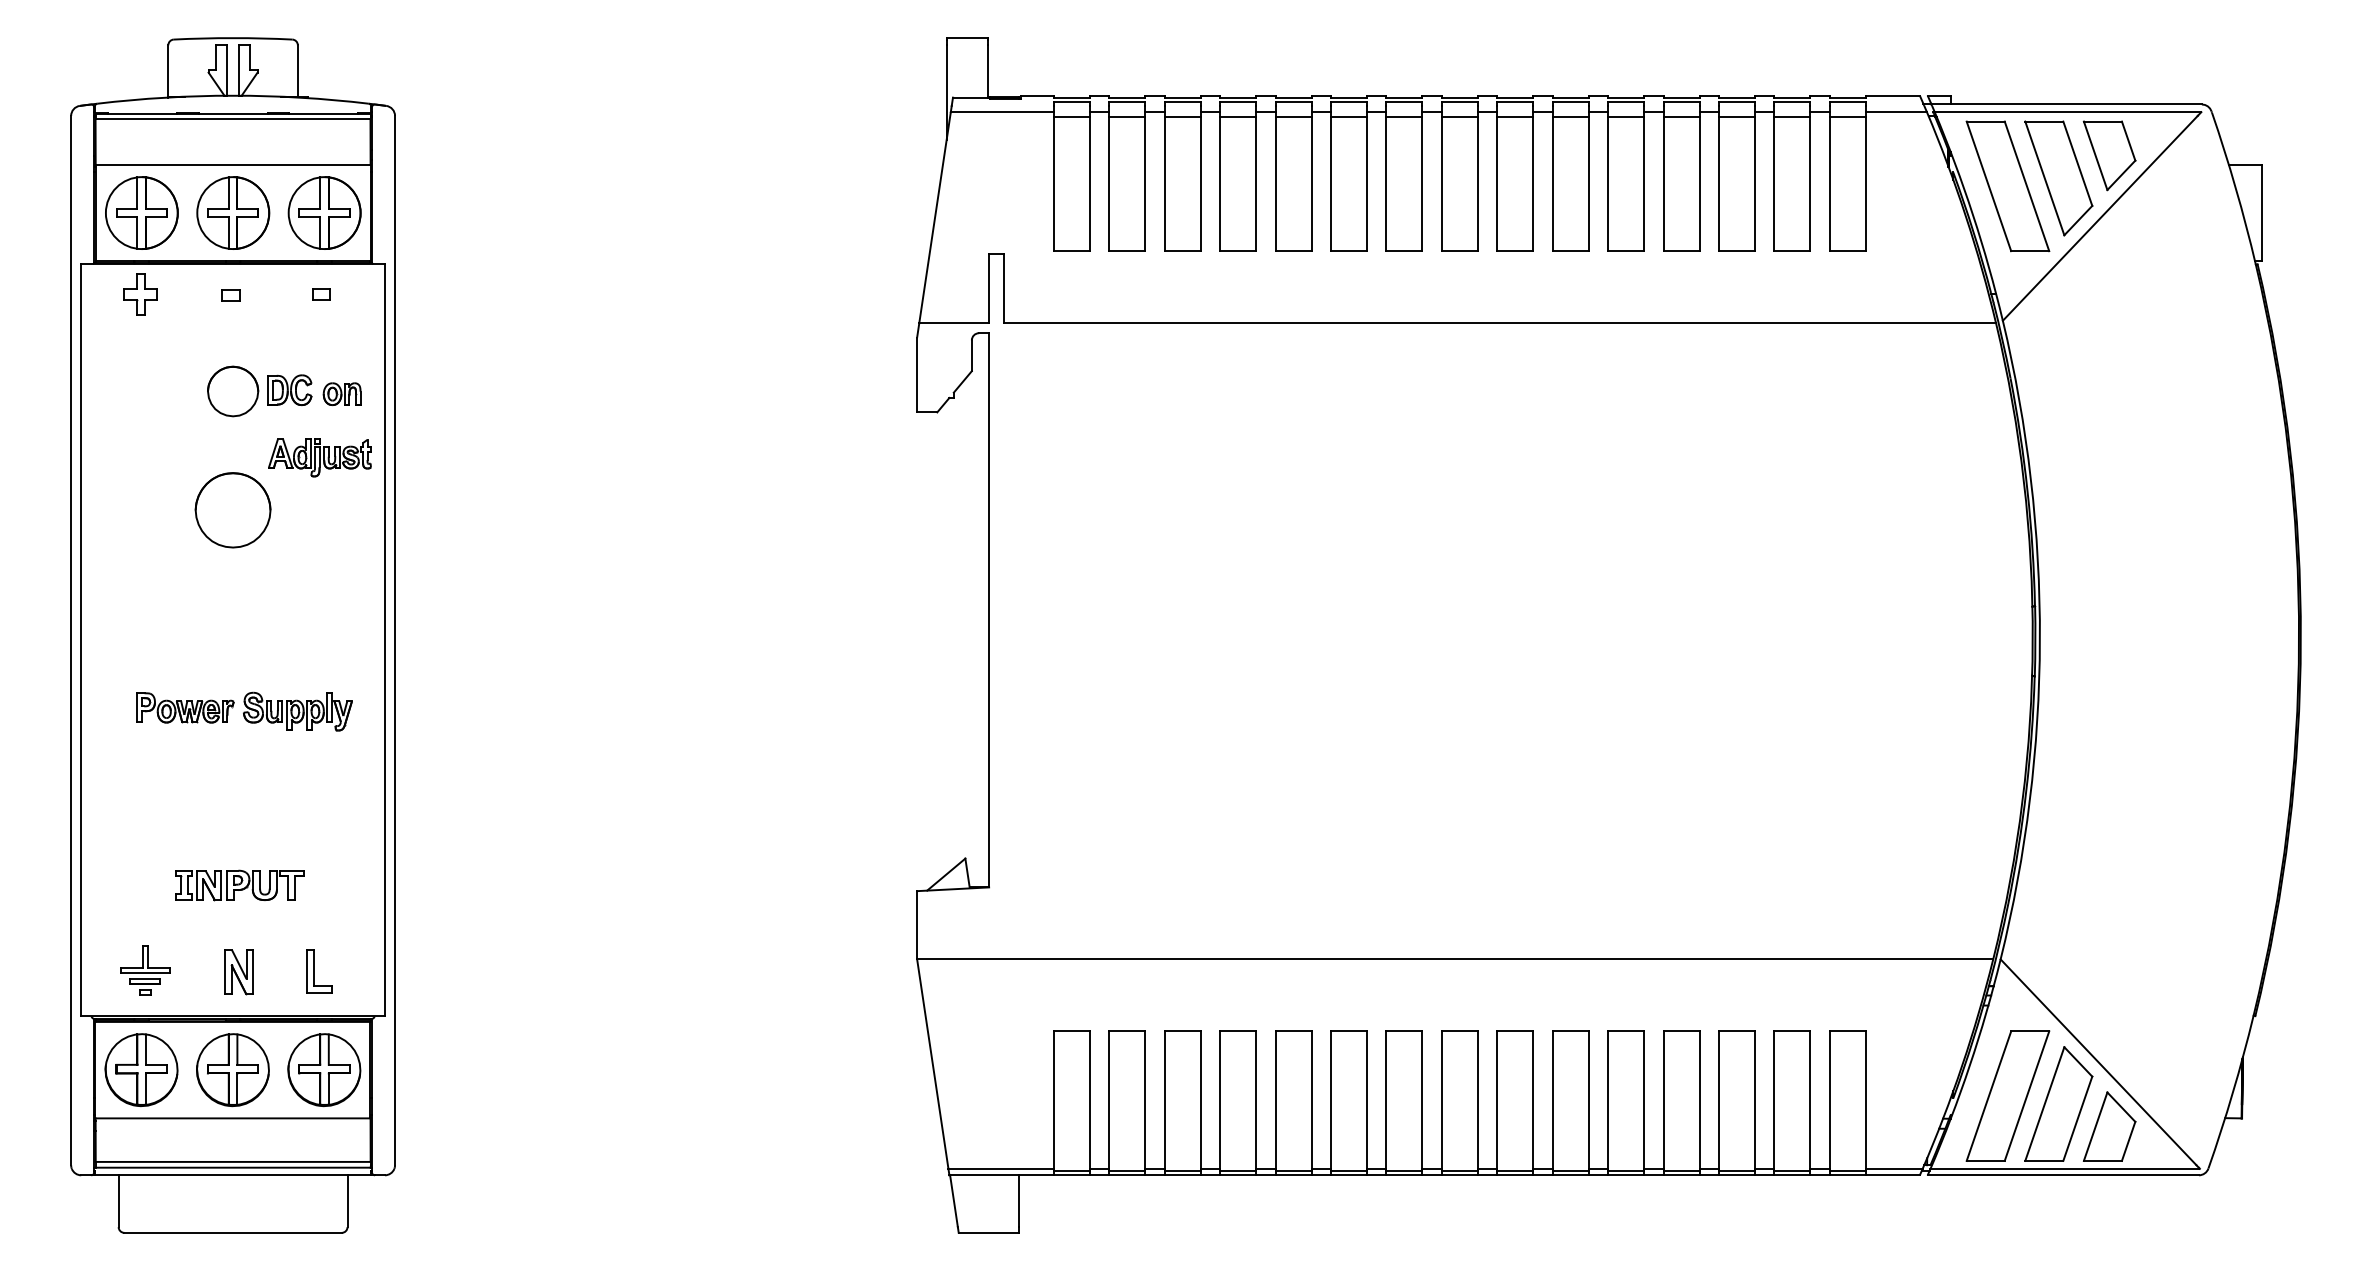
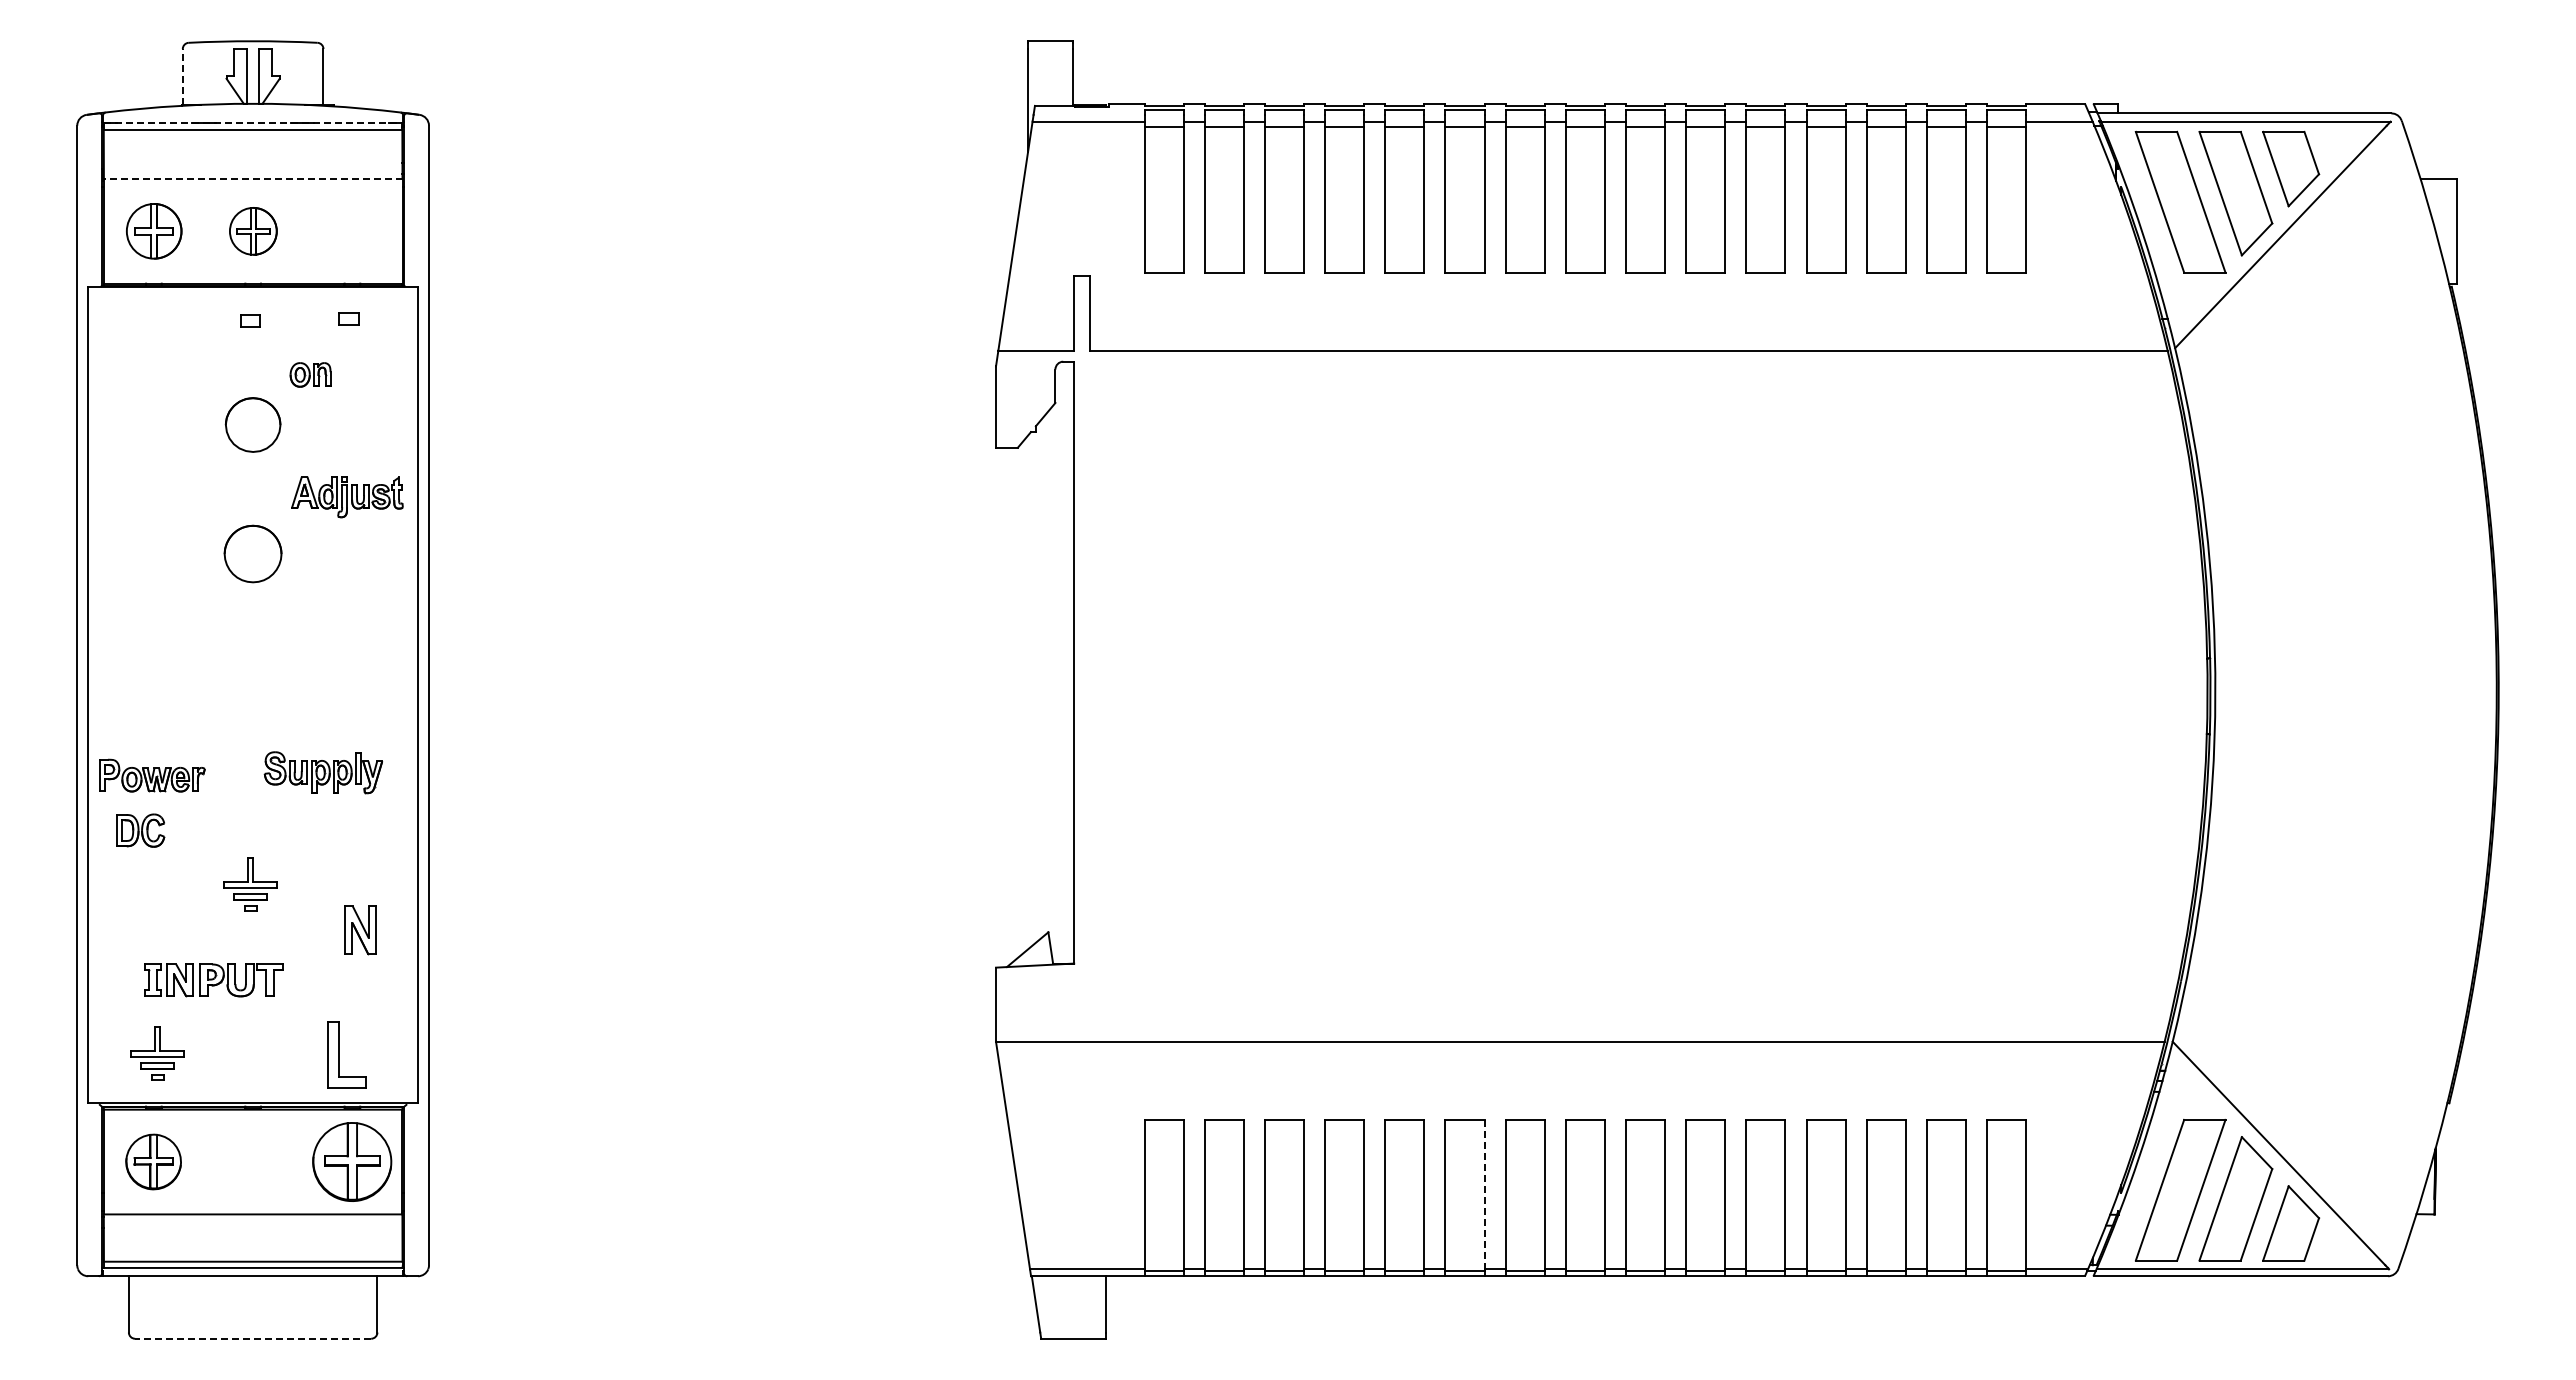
line: (168, 70) -> (182, 76), solid -> dashed
line: (233, 113) -> (253, 123), solid -> dashed
line: (232, 164) -> (252, 178), solid -> dashed
part: (142, 213) -> (154, 231), size x0.7
part: (233, 213) -> (253, 231), size x0.6
part: (324, 213) -> (352, 231), removed
part: (140, 294) -> (152, 319), removed
part: (289, 390) -> (140, 830), moved
part: (342, 393) -> (310, 374), moved
part: (232, 509) -> (252, 553), size x0.7
part: (185, 707) -> (152, 775), moved
part: (230, 814) -> (250, 884), added
part: (239, 885) -> (213, 980), moved
part: (238, 972) -> (360, 930), moved
part: (319, 972) -> (346, 1055), size x1.4
part: (141, 1069) -> (153, 1161), size x0.7
part: (232, 1069) -> (252, 1161), removed
line: (1366, 1100) -> (1484, 1194), solid -> dashed
line: (232, 1232) -> (252, 1338), solid -> dashed

